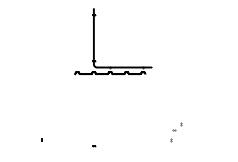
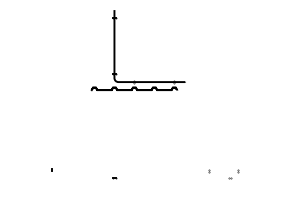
part: (177, 126) -> (234, 173), moved

